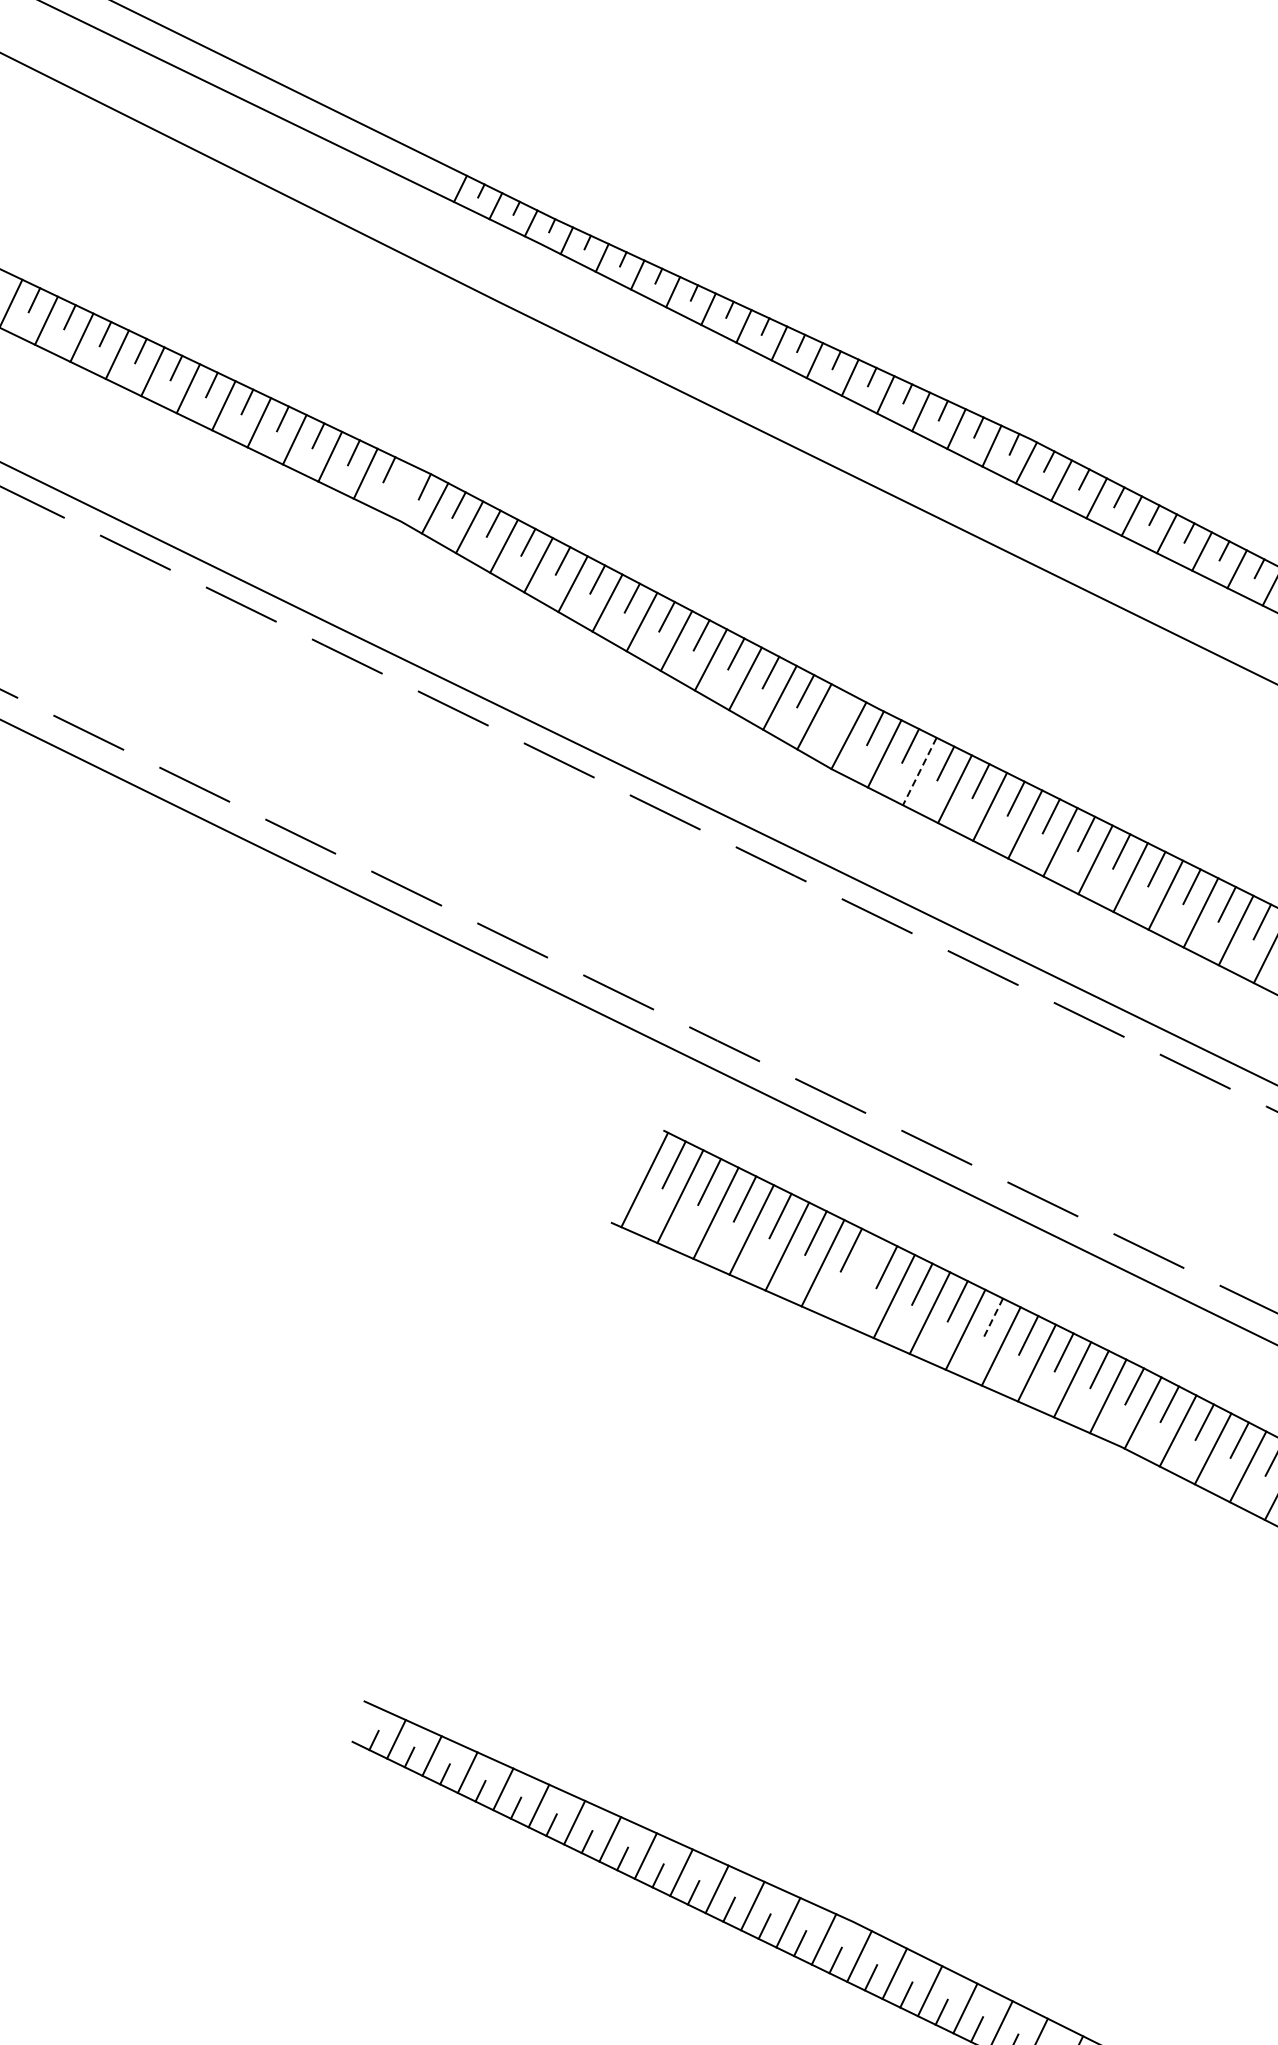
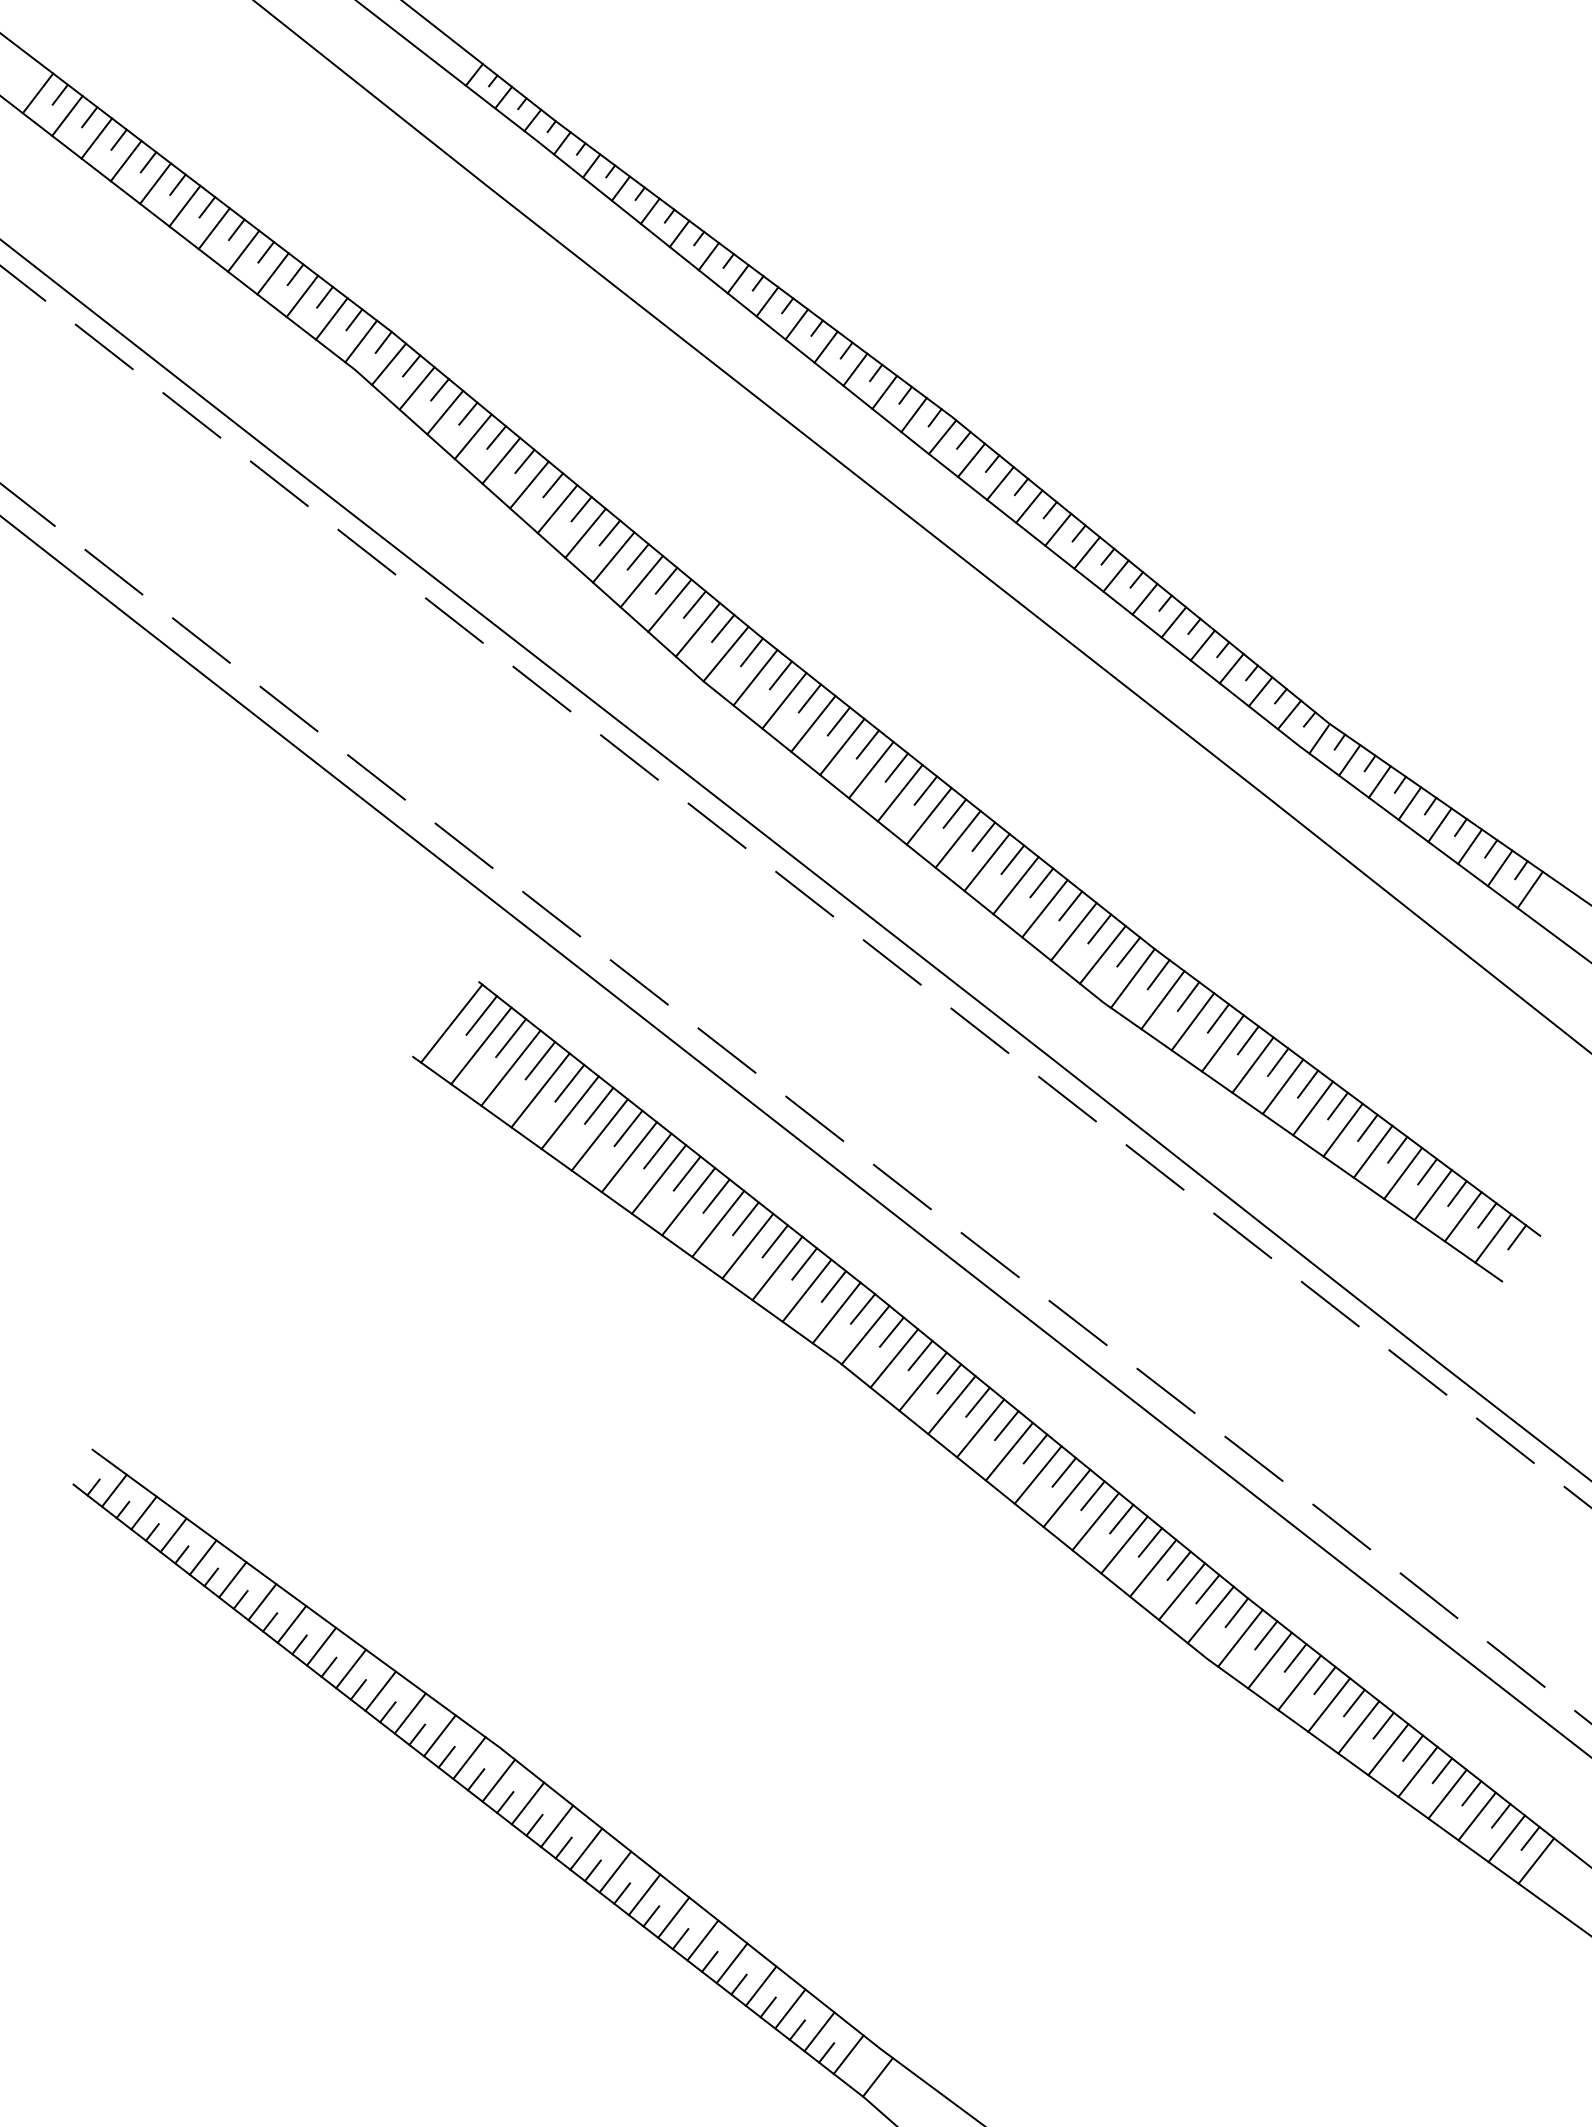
line: (401, 490) -> (361, 341), added
line: (840, 709) -> (723, 628), added
line: (920, 772) -> (784, 701), dashed -> solid
line: (857, 1280) -> (628, 1157), added
line: (992, 1318) -> (745, 1218), dashed -> solid

